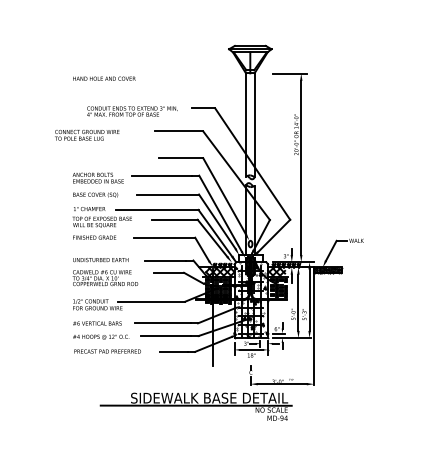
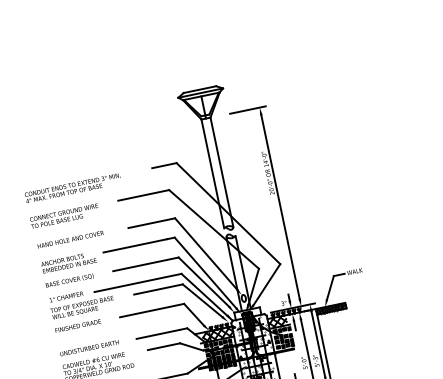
text: (104, 78) -> (70, 239), moved
text: (132, 111) -> (73, 188), moved
text: (87, 134) -> (64, 215), moved

